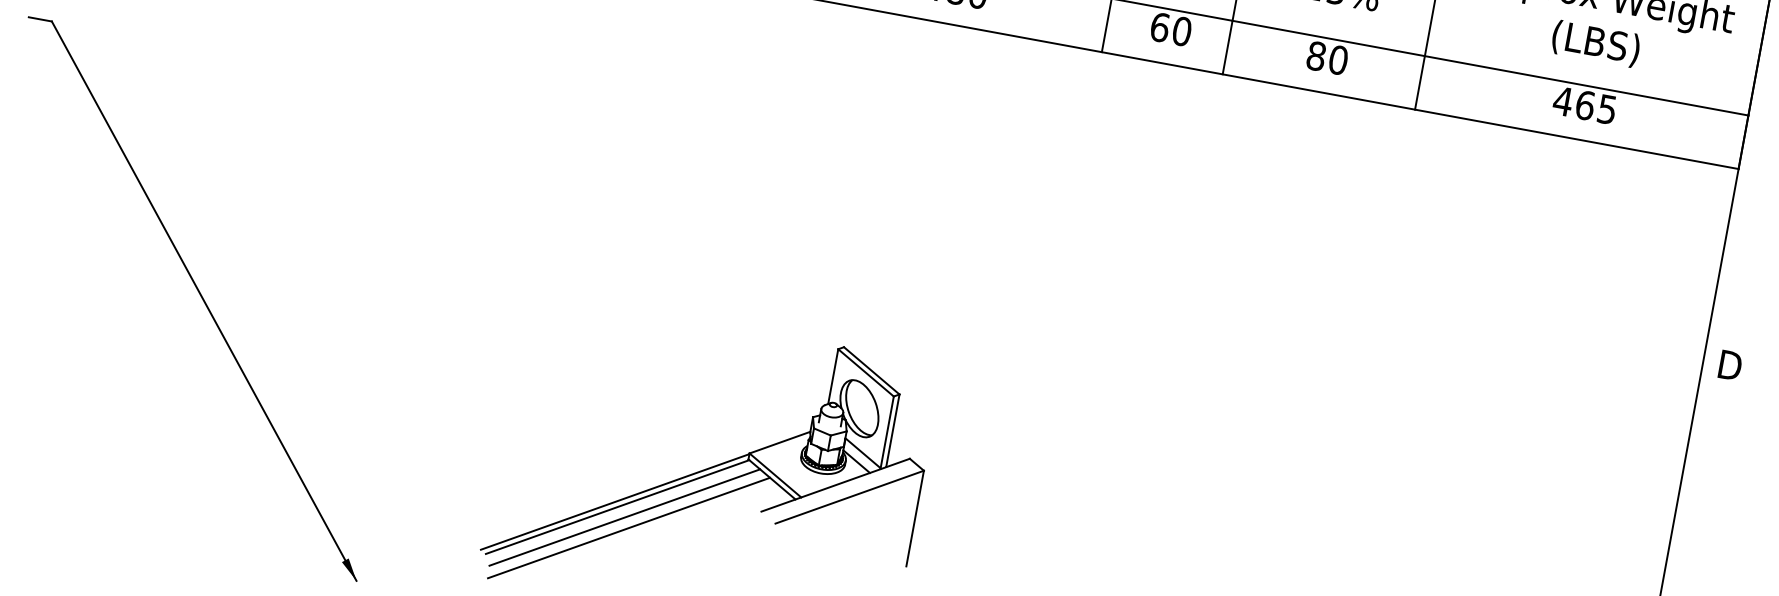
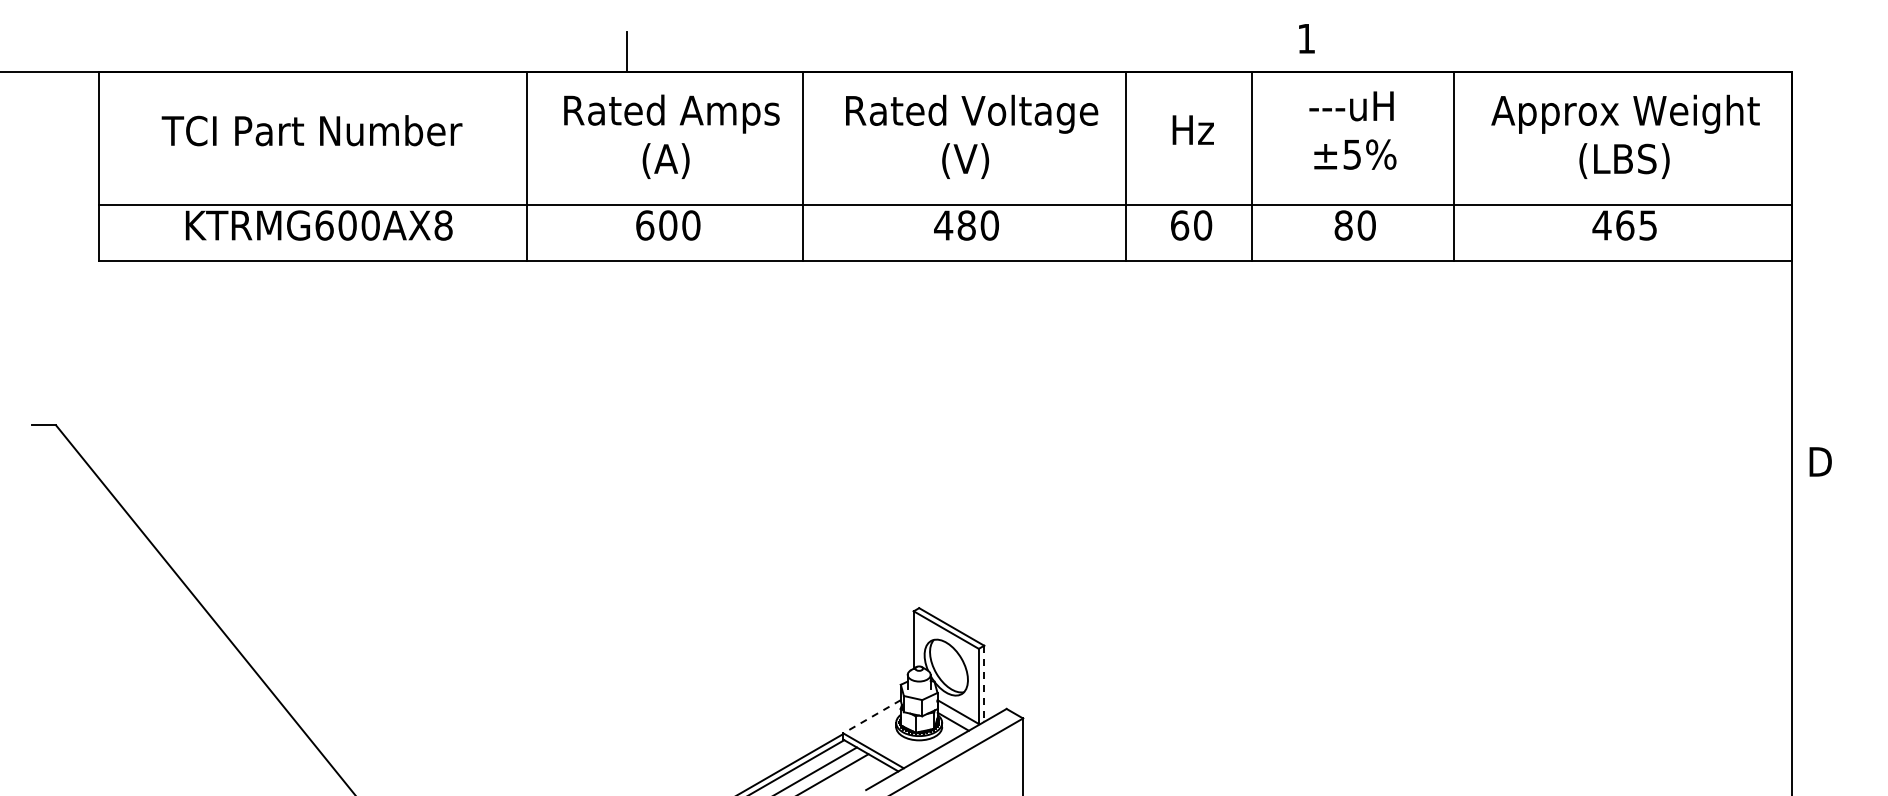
line: (893, 430) -> (984, 683), solid -> dashed
line: (779, 442) -> (871, 716), solid -> dashed

